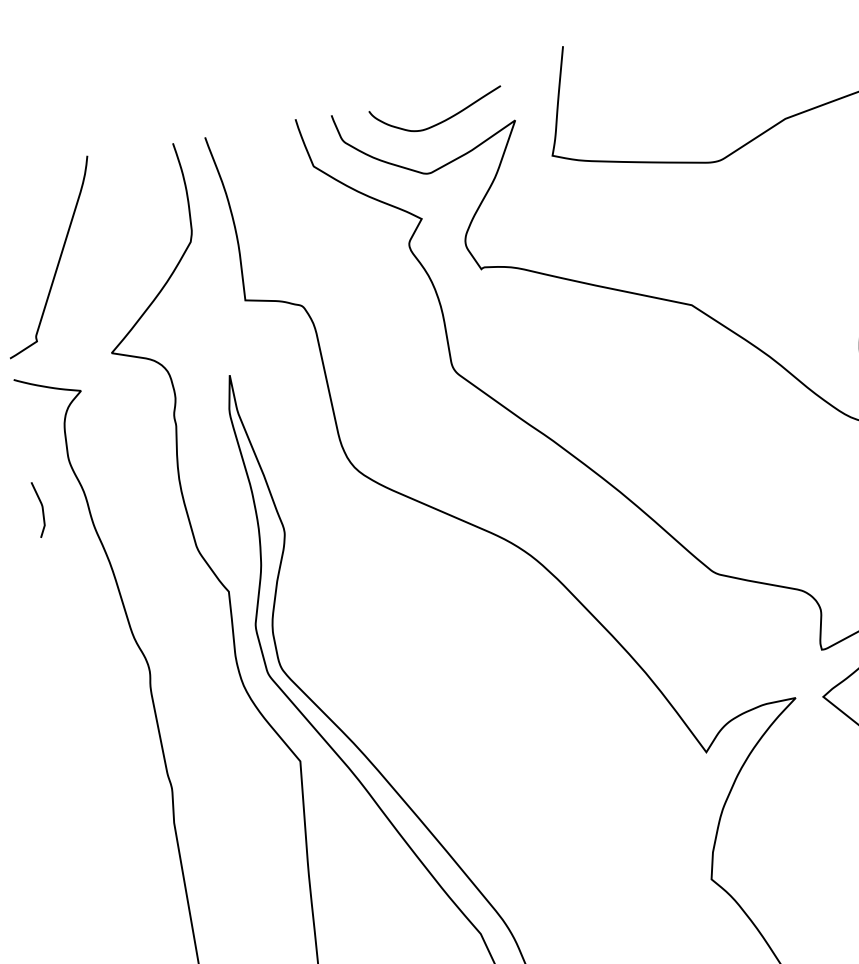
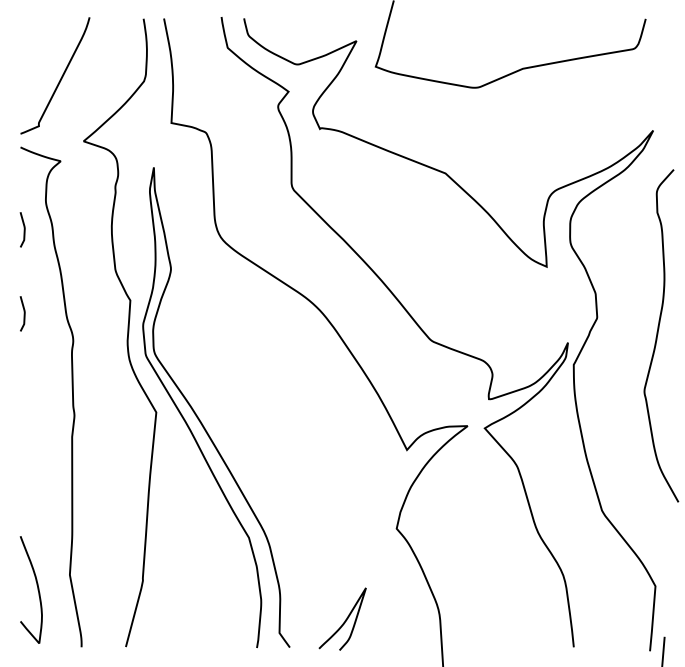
curve: (440, 121) -> (310, 33), removed
curve: (63, 641) -> (23, 313), added

